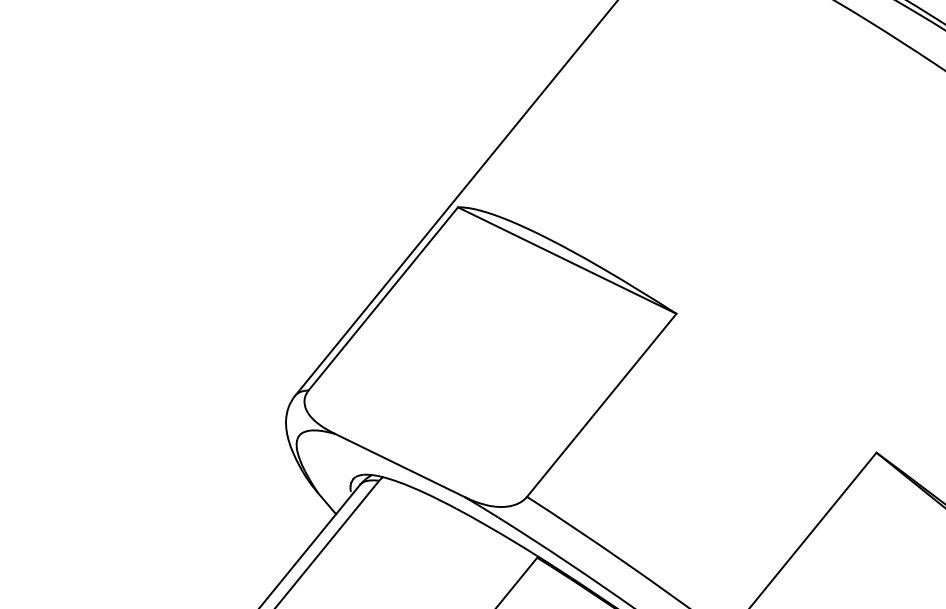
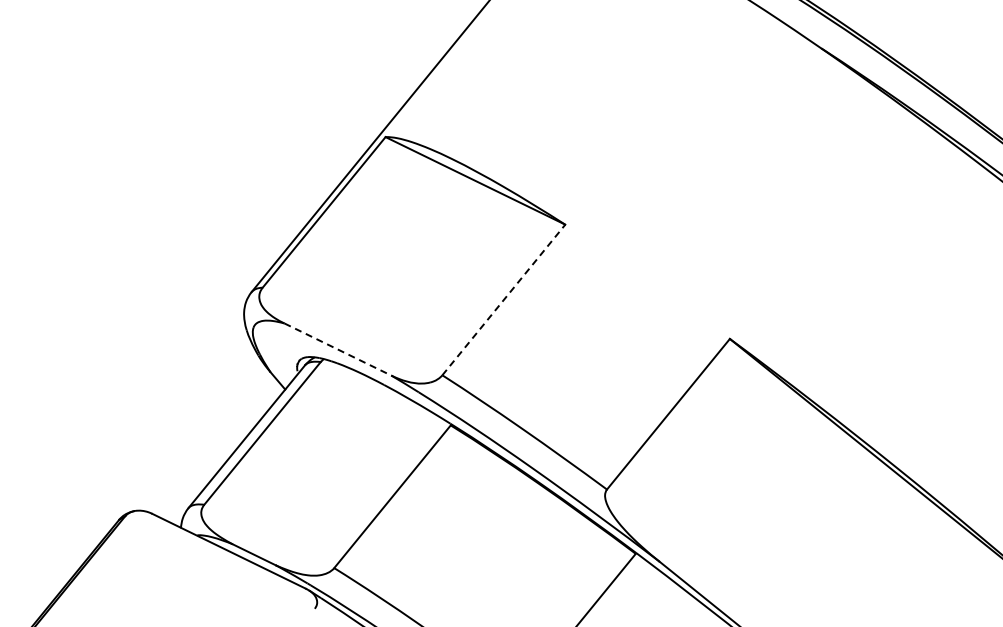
line: (602, 404) -> (504, 299), solid -> dashed
line: (400, 465) -> (338, 349), solid -> dashed

